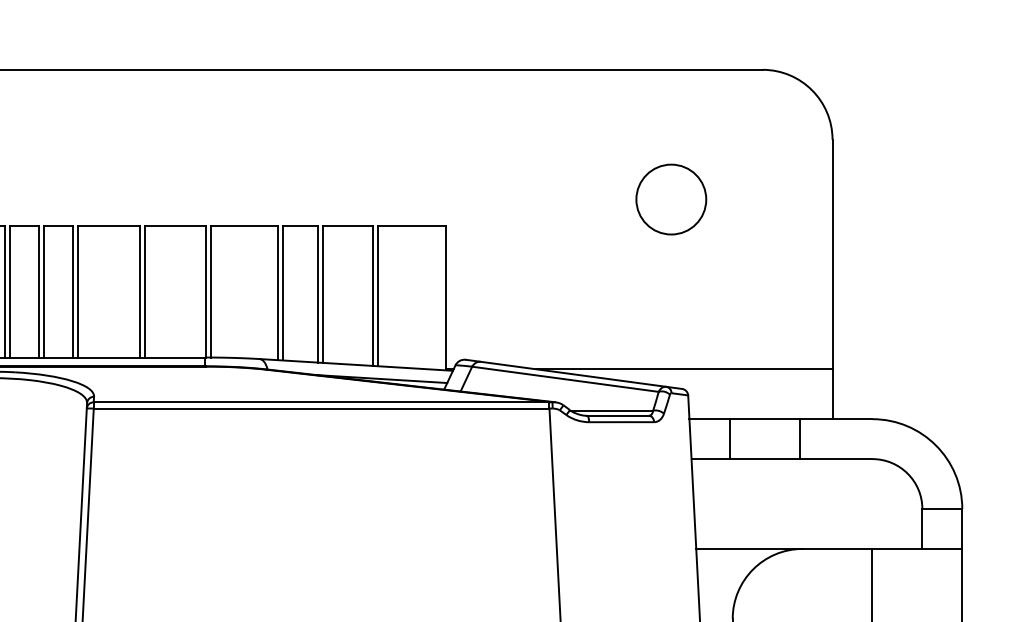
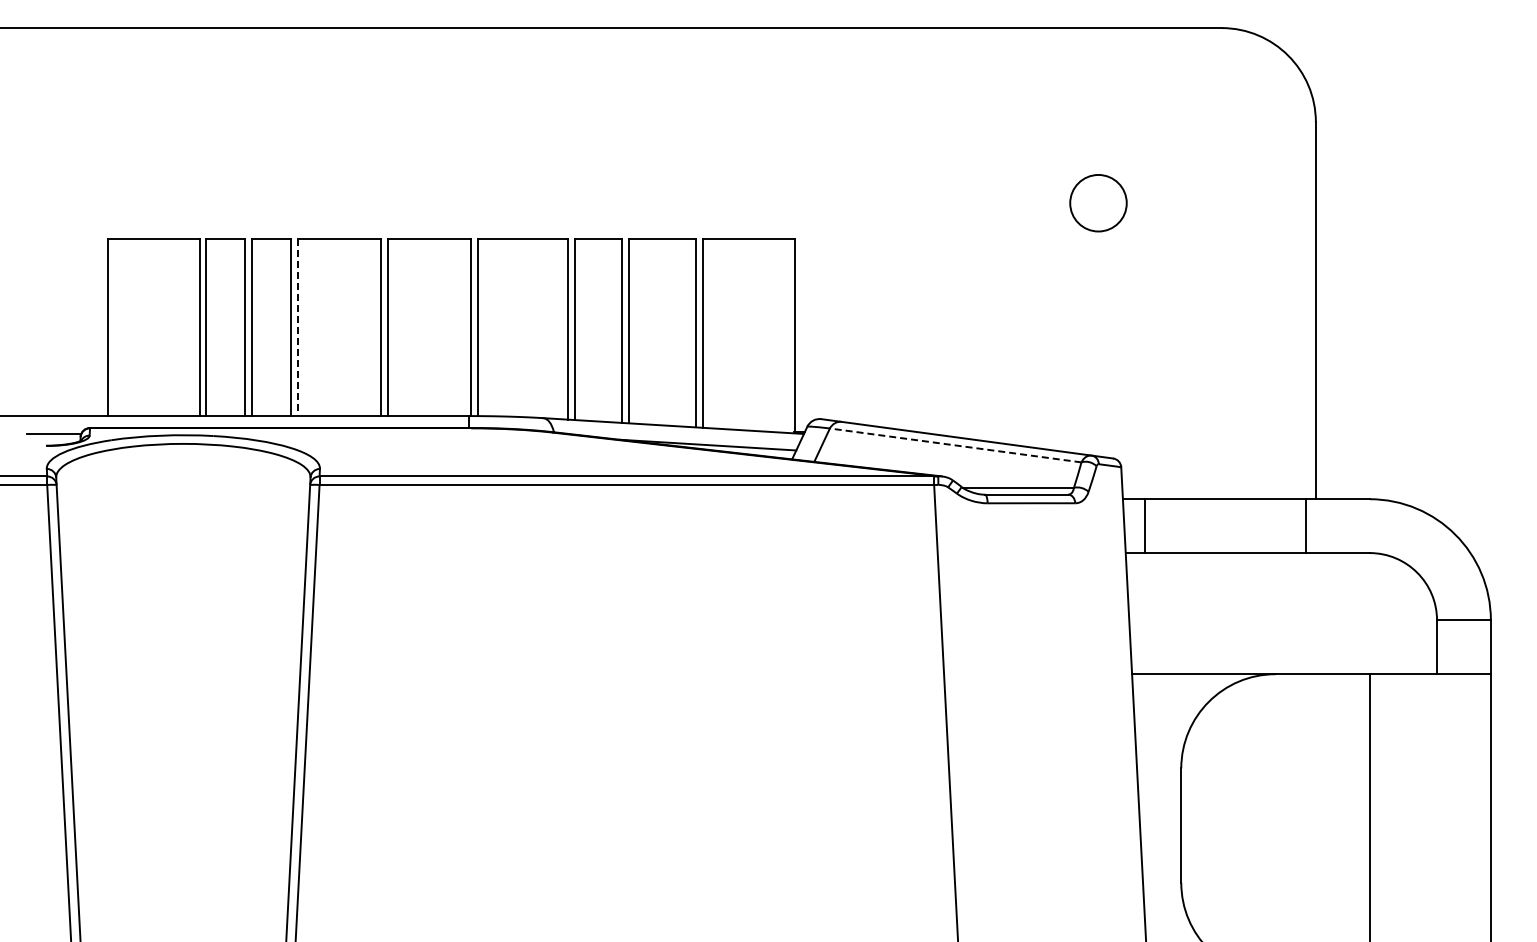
circle: (671, 199) -> (1098, 203), size x0.6
line: (77, 291) -> (297, 327), solid -> dashed
line: (683, 368) -> (1115, 431), removed
line: (565, 379) -> (955, 445), solid -> dashed
line: (730, 439) -> (1145, 526), moved
line: (800, 439) -> (1306, 526), moved

